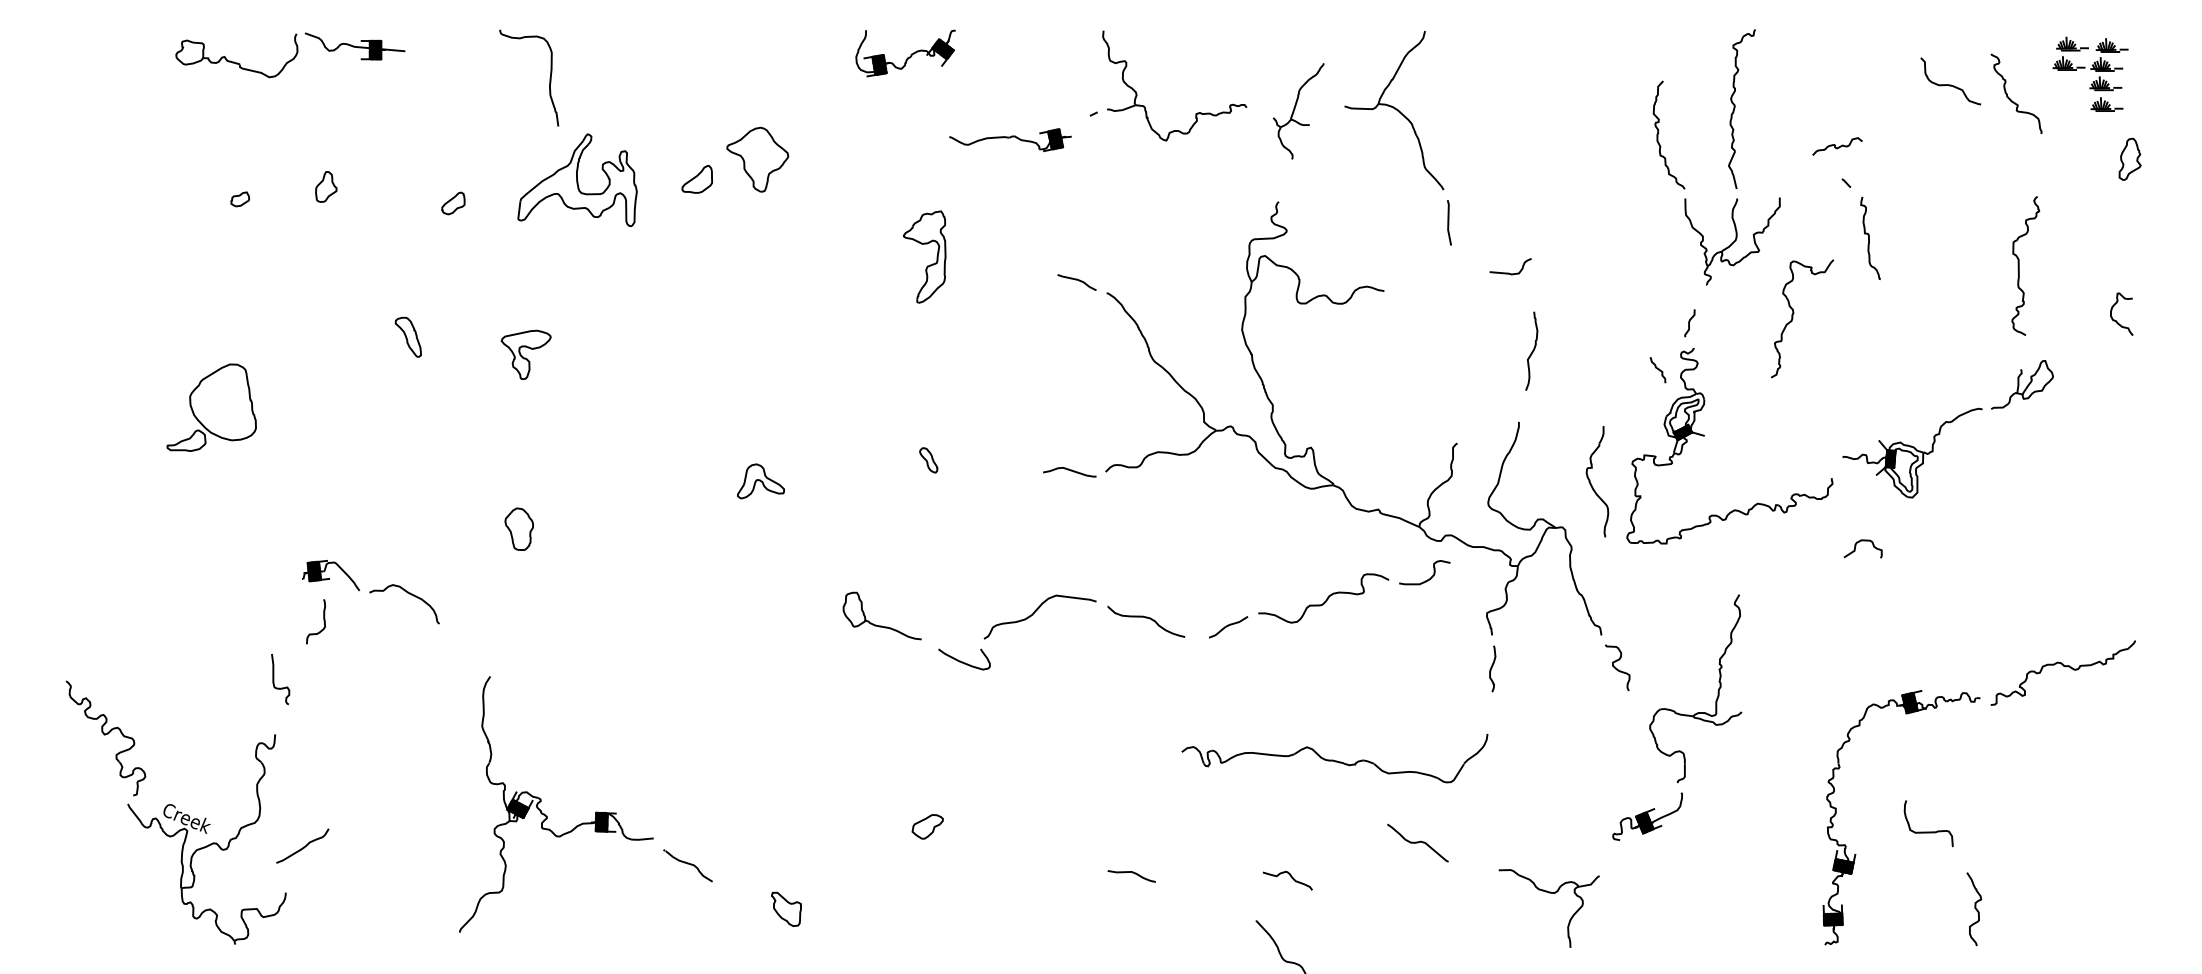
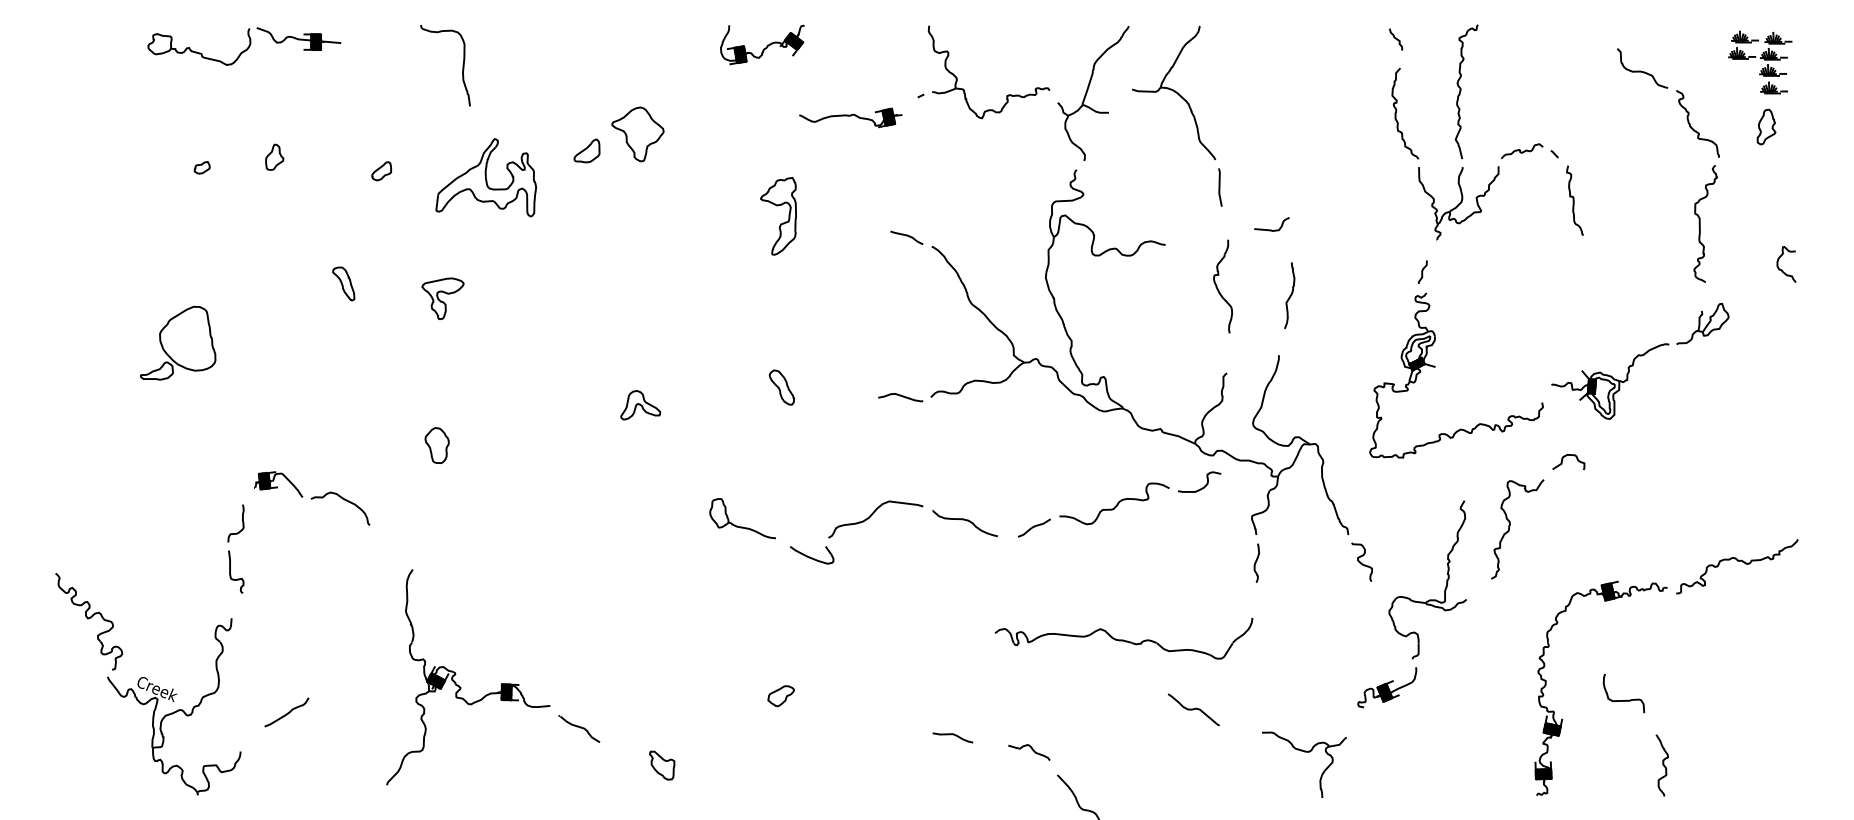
curve: (2010, 98) -> (1692, 127), moved
part: (1298, 111) -> (1093, 93), size x1.67
curve: (1837, 146) -> (1522, 151), moved
part: (2130, 158) -> (1766, 126), moved
part: (577, 180) -> (486, 177), moved
curve: (1793, 316) -> (1510, 527), moved
curve: (1658, 370) -> (1396, 39), moved
part: (928, 460) -> (781, 387), size x1.67
part: (1596, 481) -> (1222, 286), moved
curve: (323, 621) -> (242, 523), moved
curve: (303, 846) -> (287, 712), moved
curve: (1290, 877) -> (1031, 749), moved

